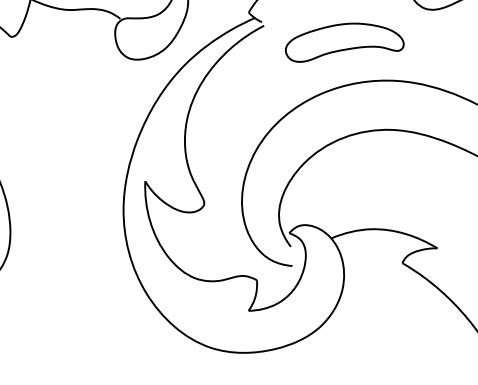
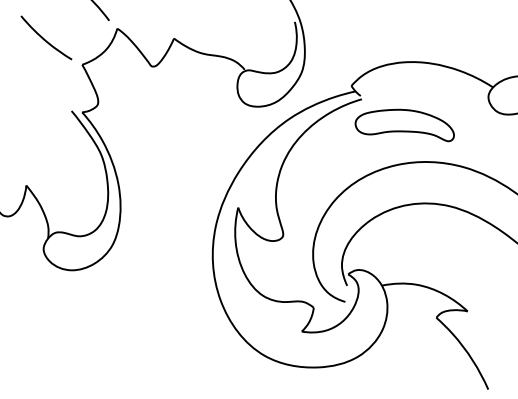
part: (343, 42) -> (404, 125), moved

